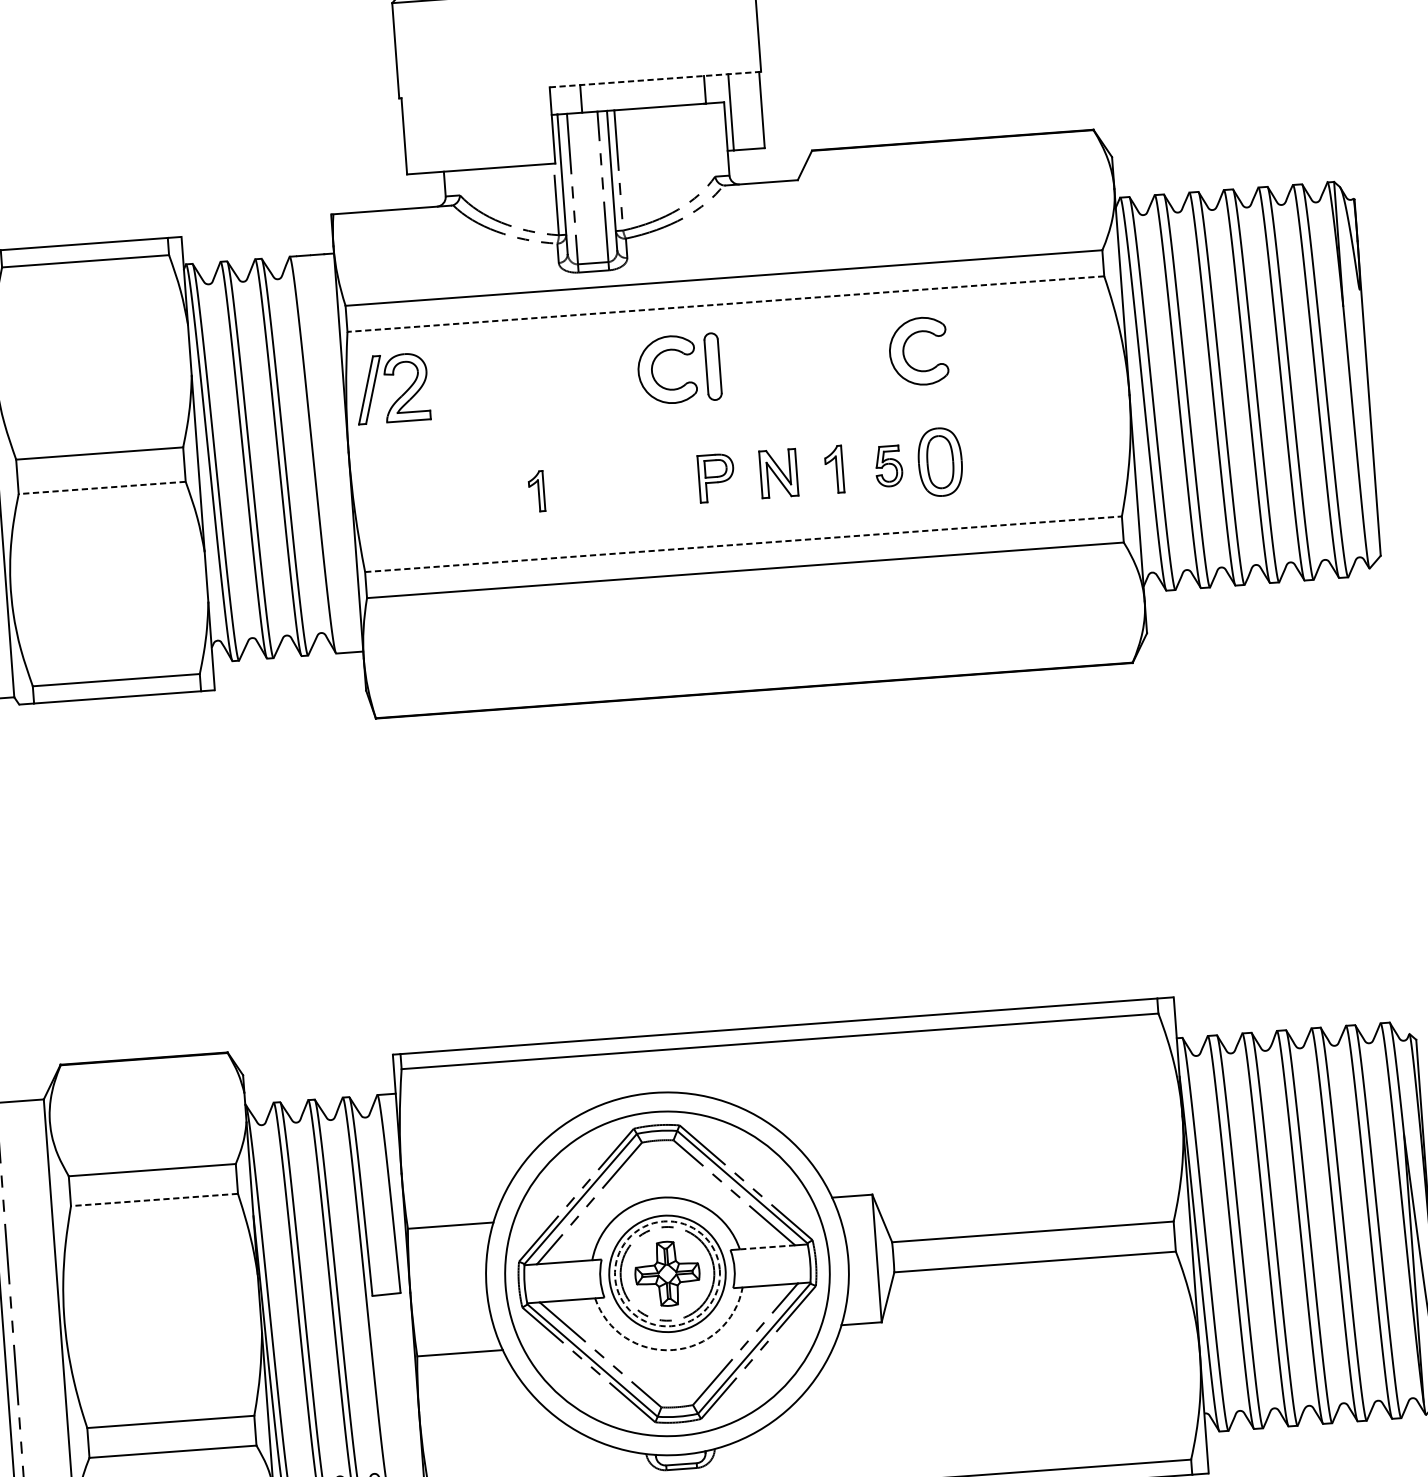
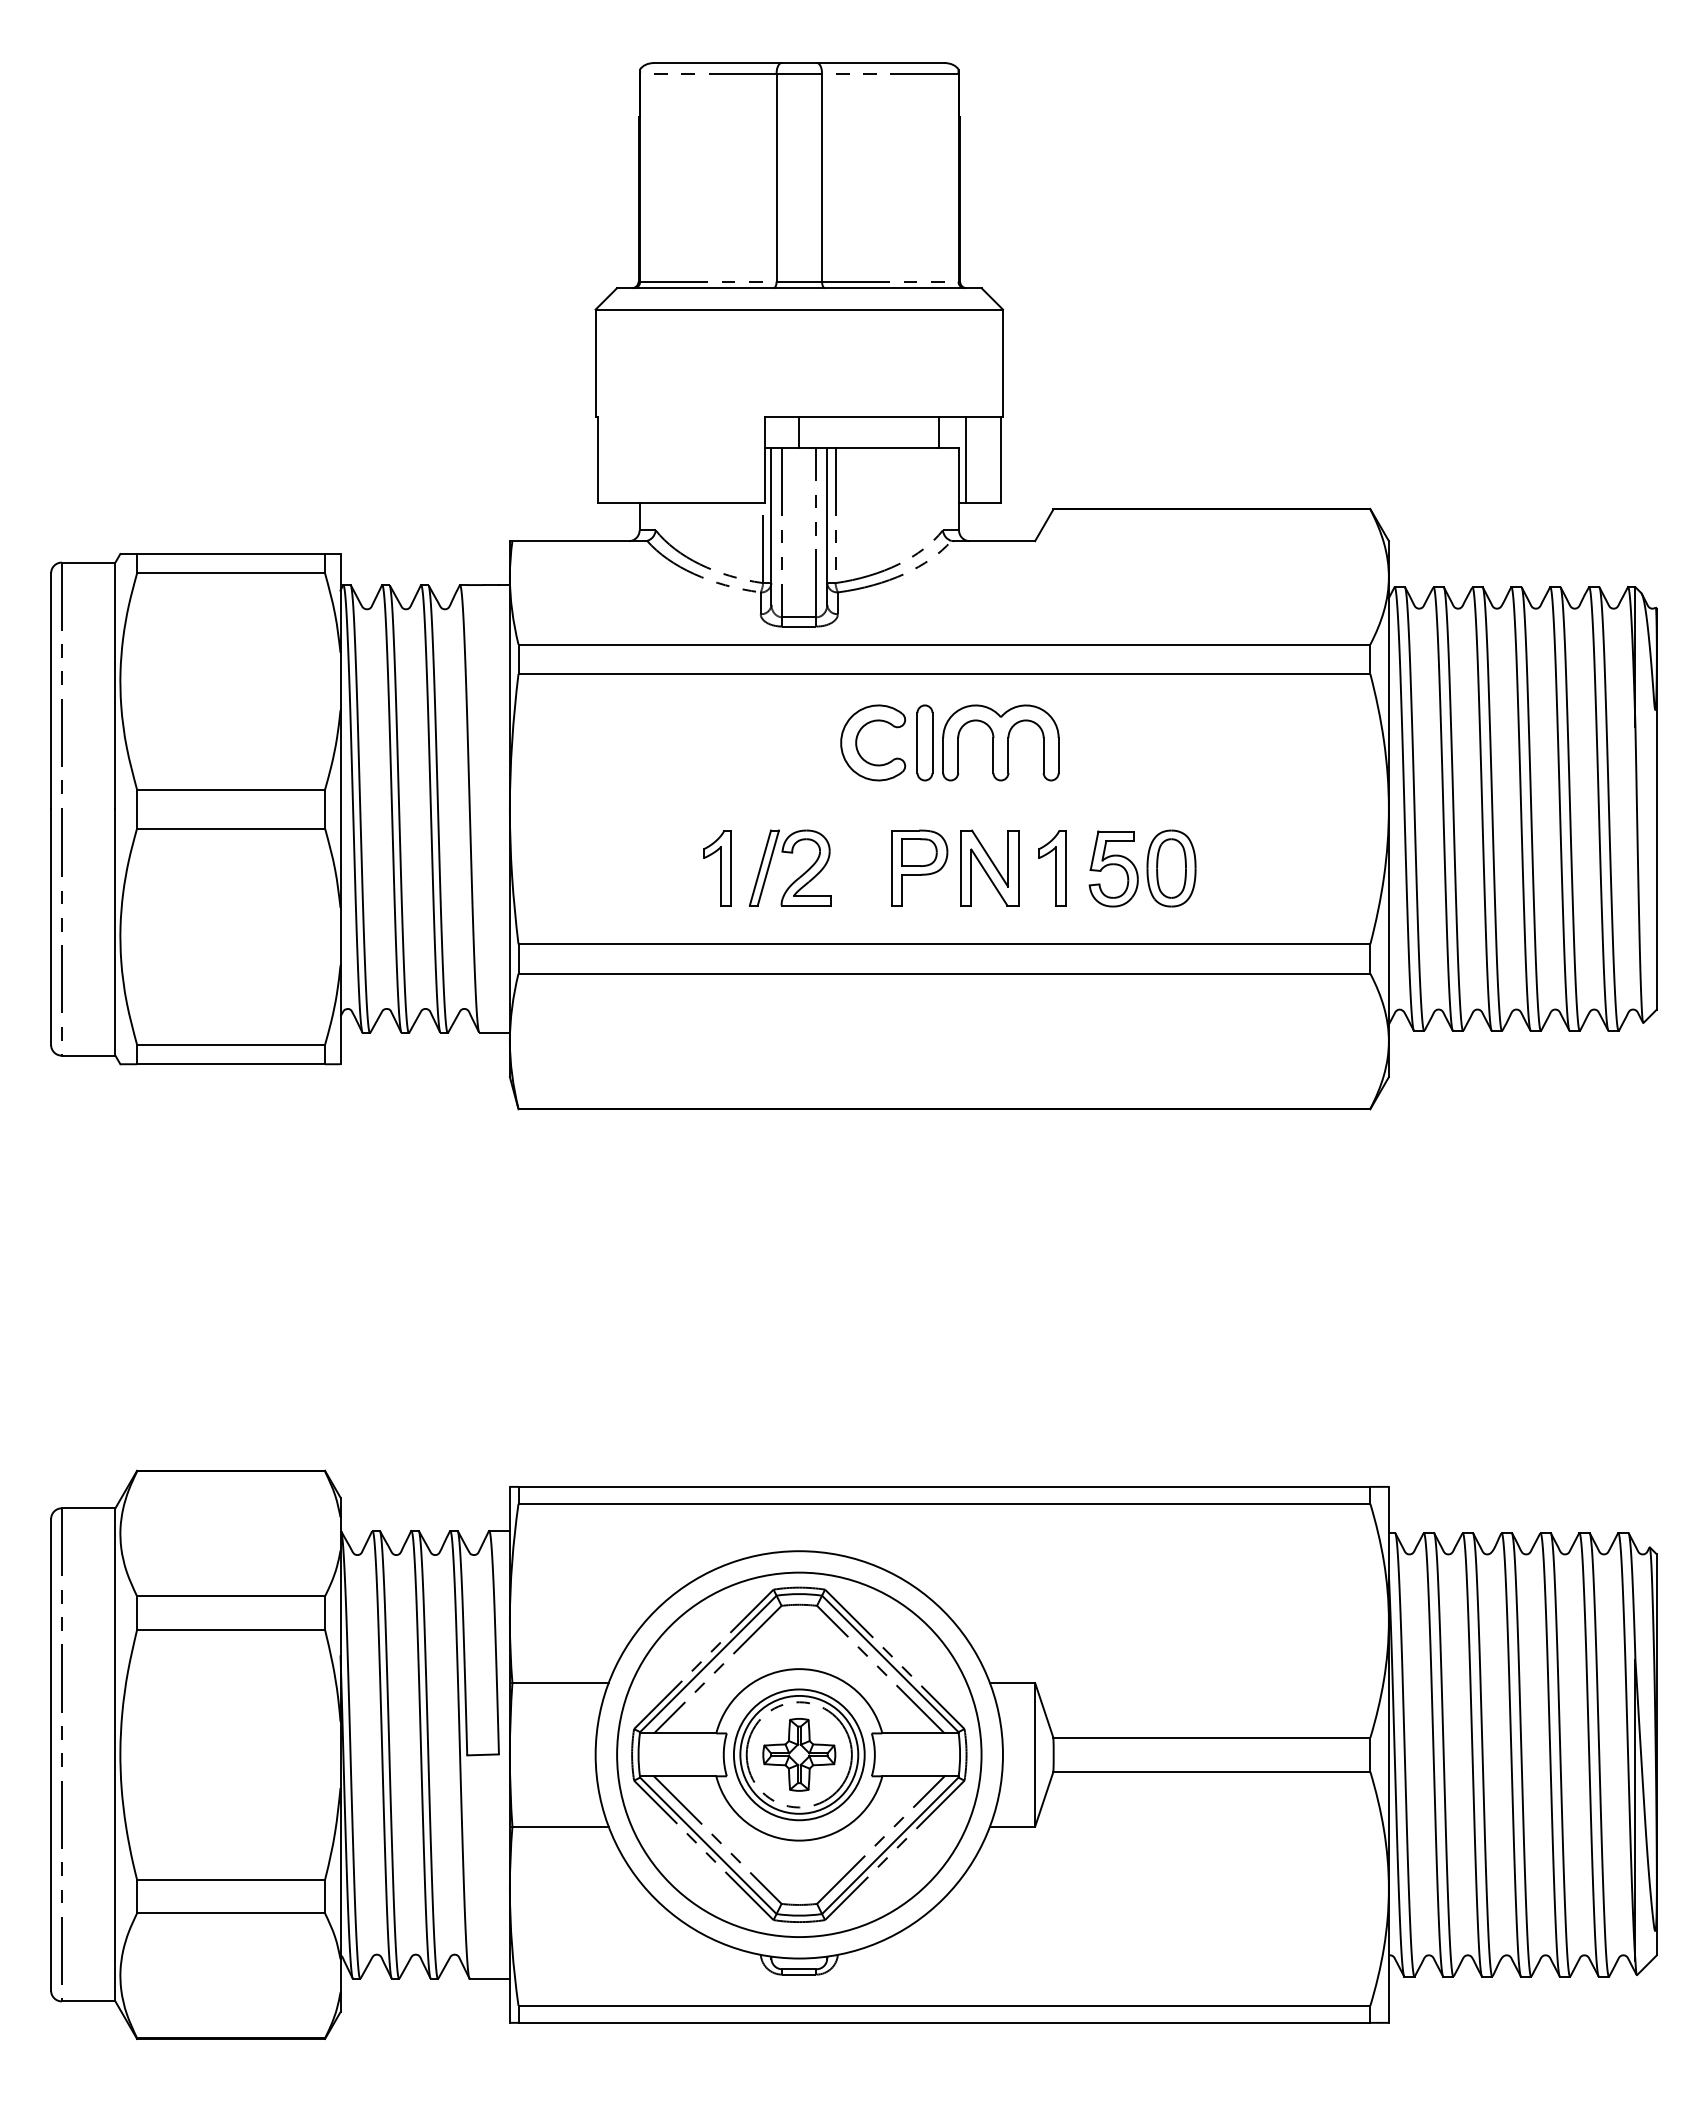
line: (655, 79) -> (884, 416), dashed -> solid
line: (725, 303) -> (944, 673), dashed -> solid
part: (904, 352) -> (1140, 742), removed
part: (780, 361) -> (1000, 742), added
part: (401, 395) -> (799, 876), moved
part: (888, 465) -> (1113, 868), size x1.67
part: (834, 469) -> (1052, 868), size x1.43
part: (778, 473) -> (989, 867), size x1.43
part: (716, 477) -> (919, 867), size x1.43
line: (102, 487) -> (231, 828), dashed -> solid
part: (536, 491) -> (717, 868), size x1.67
line: (743, 544) -> (944, 944), dashed -> solid
line: (154, 1199) -> (231, 1629), dashed -> solid
line: (767, 1247) -> (913, 1733), dashed -> solid
circle: (667, 1273) -> (799, 1754), dashed -> solid
arc: (673, 1349) -> (799, 1840), dashed -> solid

